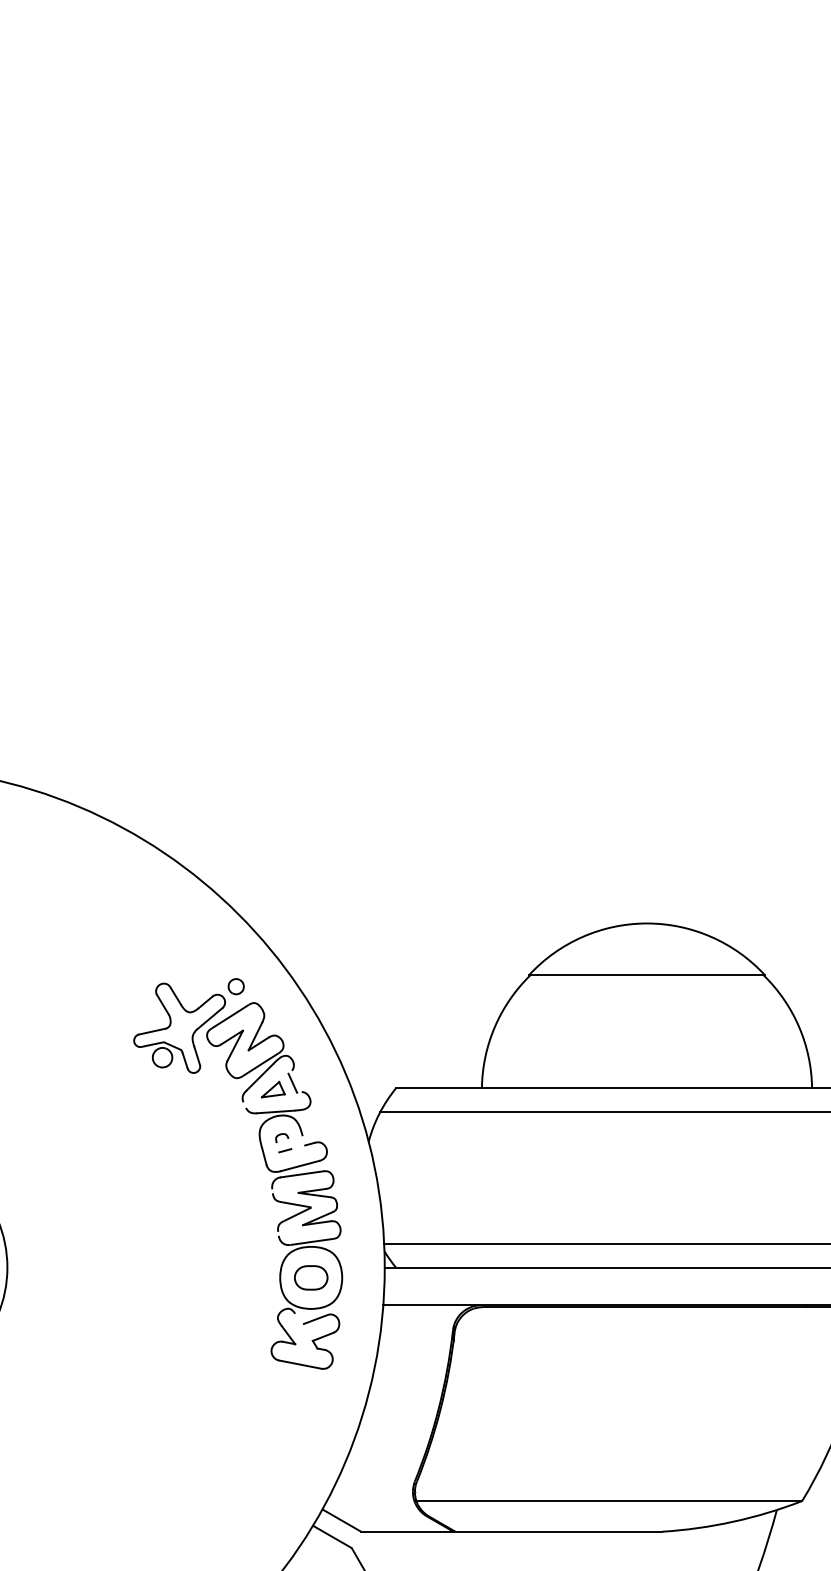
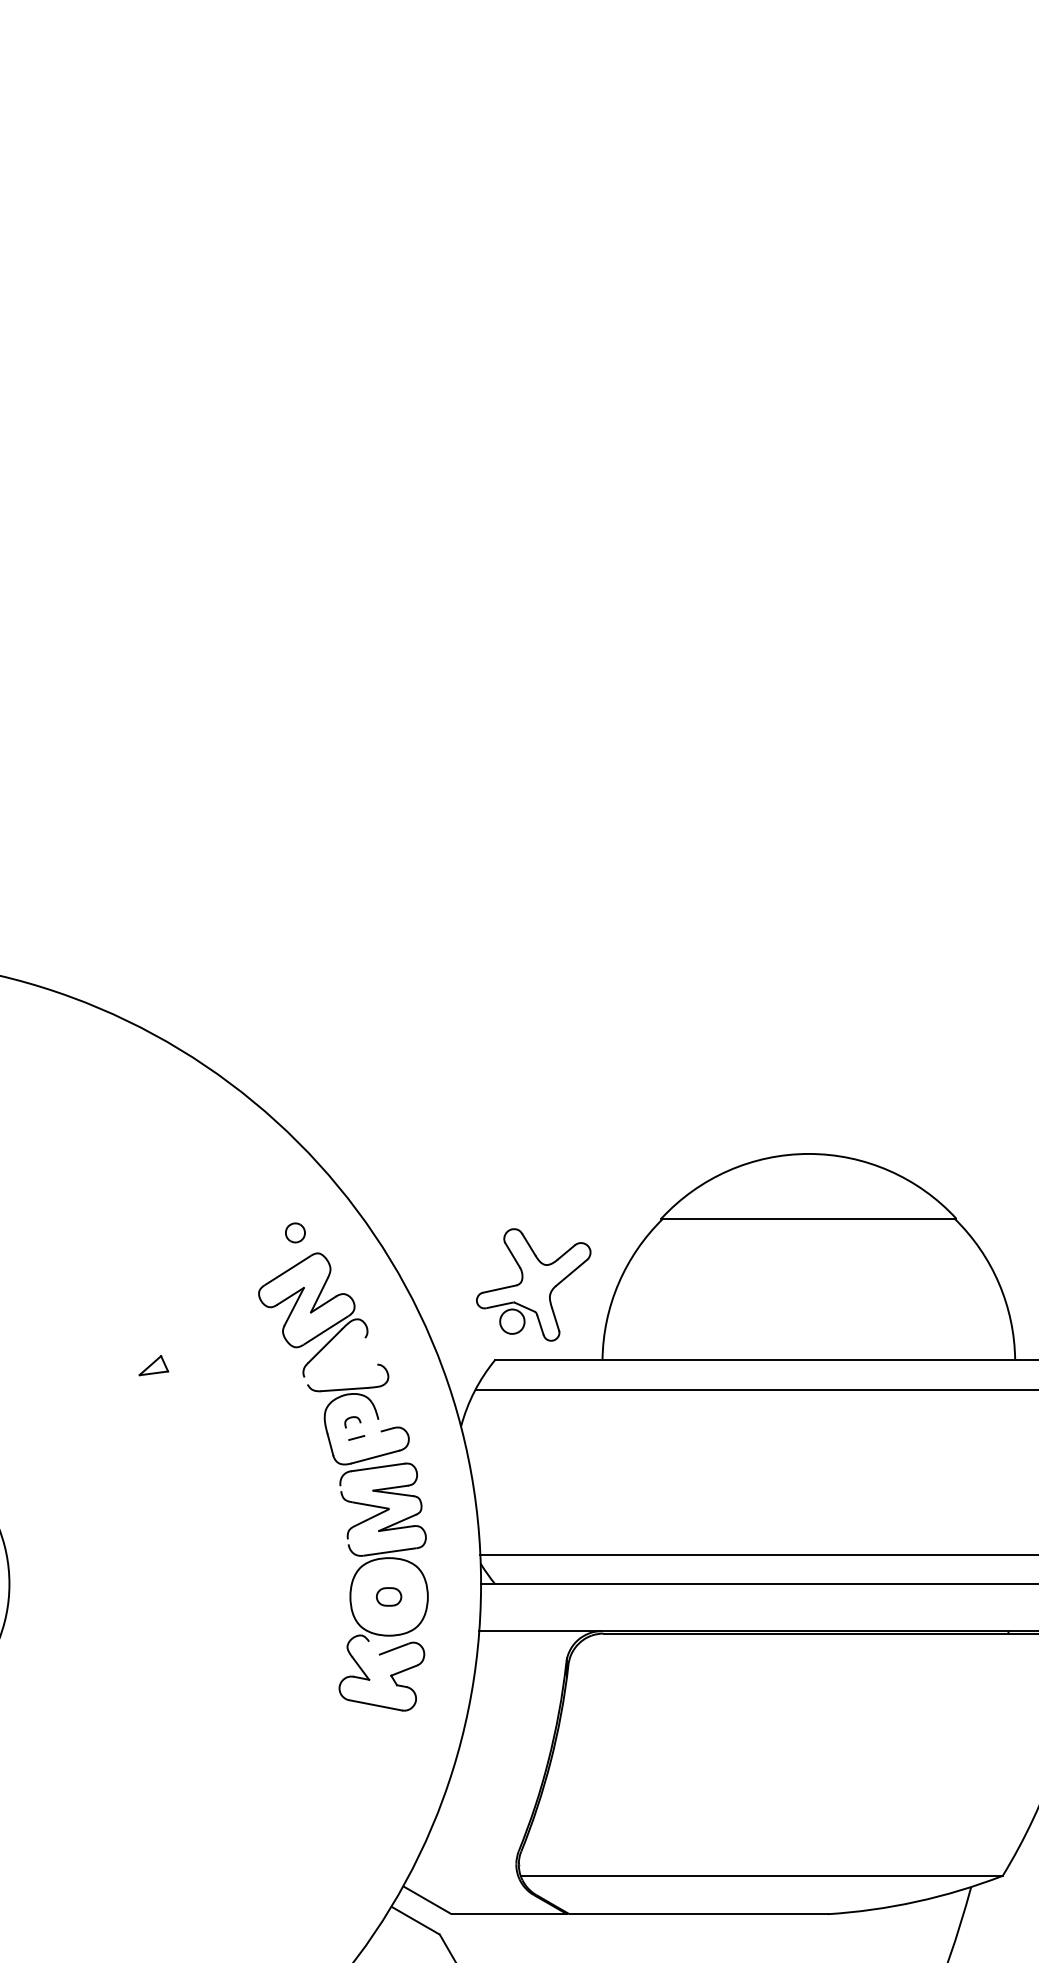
part: (179, 1027) -> (533, 1284), moved
line: (292, 1083) -> (365, 1353), removed
part: (273, 1089) -> (153, 1365), moved
part: (310, 1277) -> (388, 1596), size x0.6

